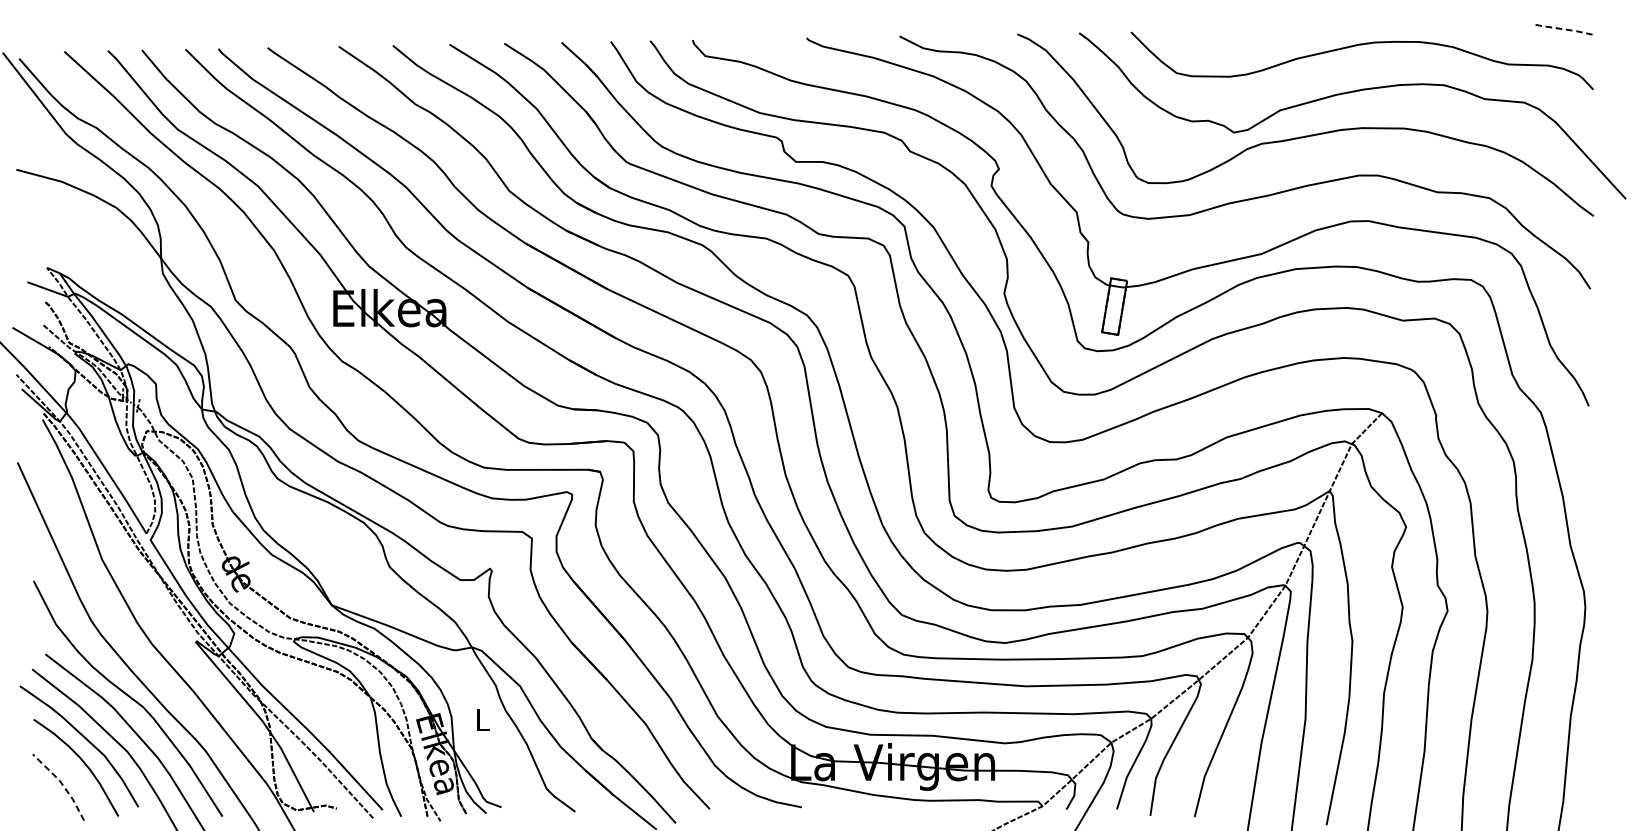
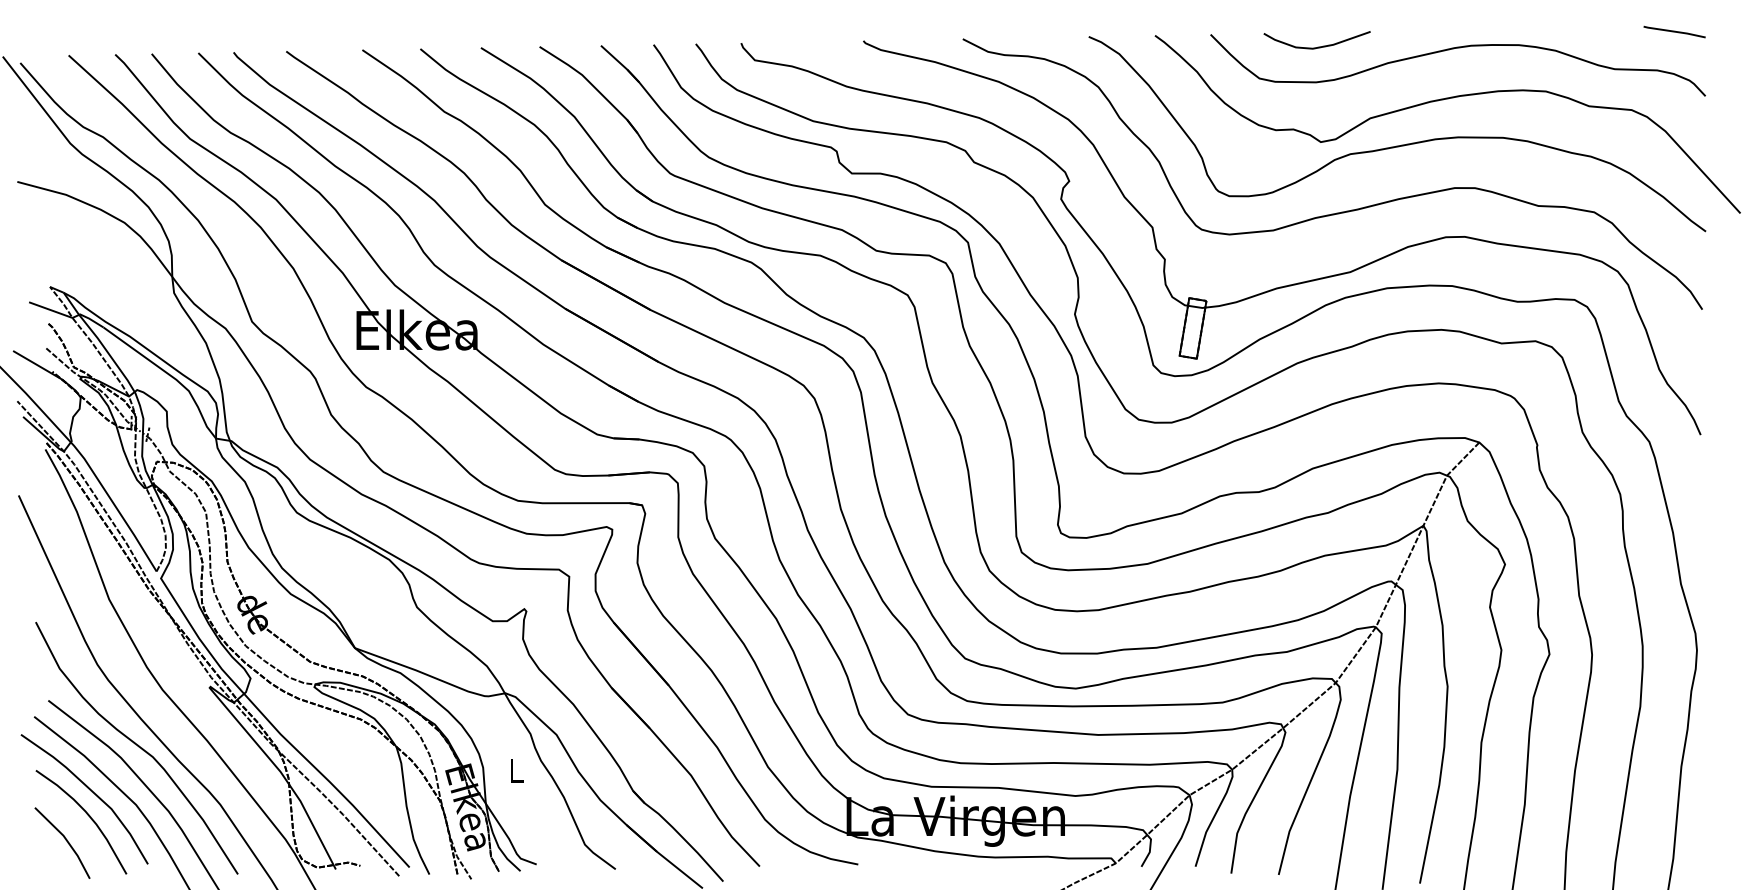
line: (1564, 29) -> (1674, 31), dashed -> solid
curve: (1230, 43) -> (1317, 46), added
line: (62, 784) -> (66, 840), dashed -> solid

